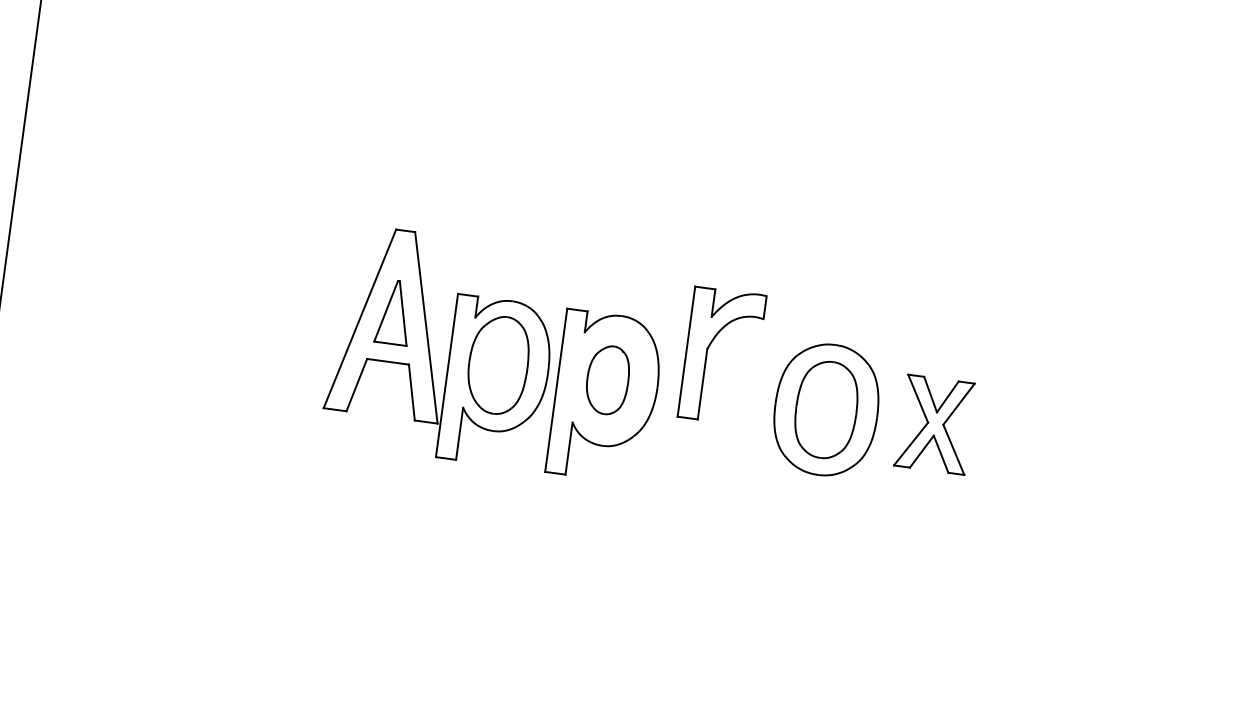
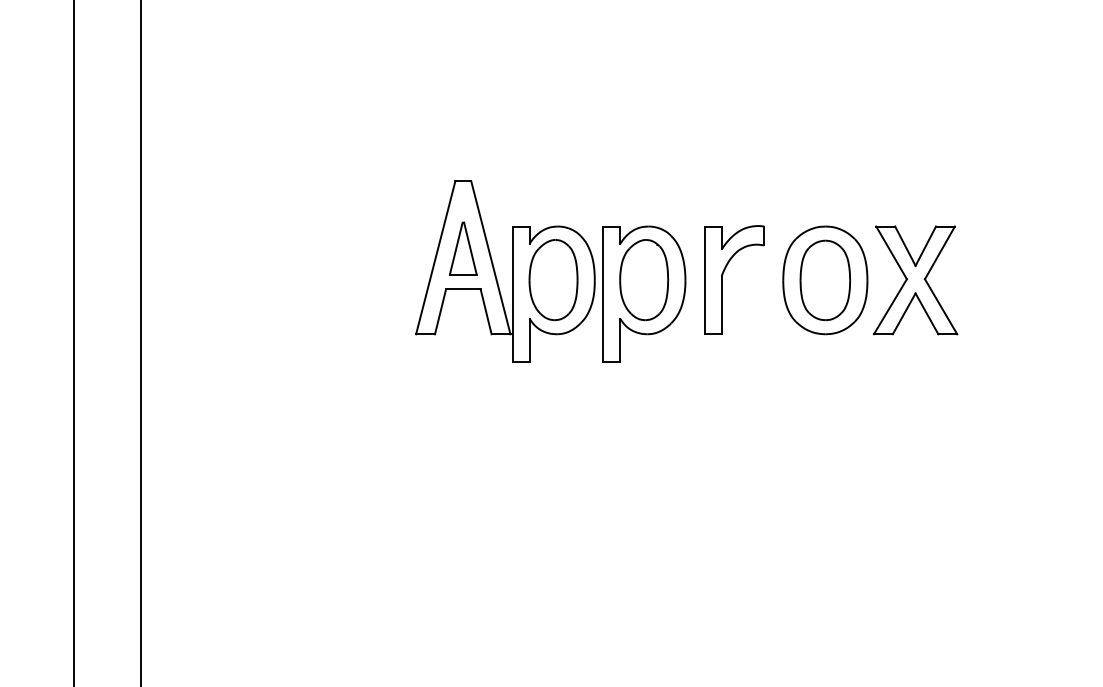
part: (707, 353) -> (722, 279), moved
part: (608, 380) -> (644, 280), size x1.43
part: (935, 424) -> (915, 280), size x1.43

